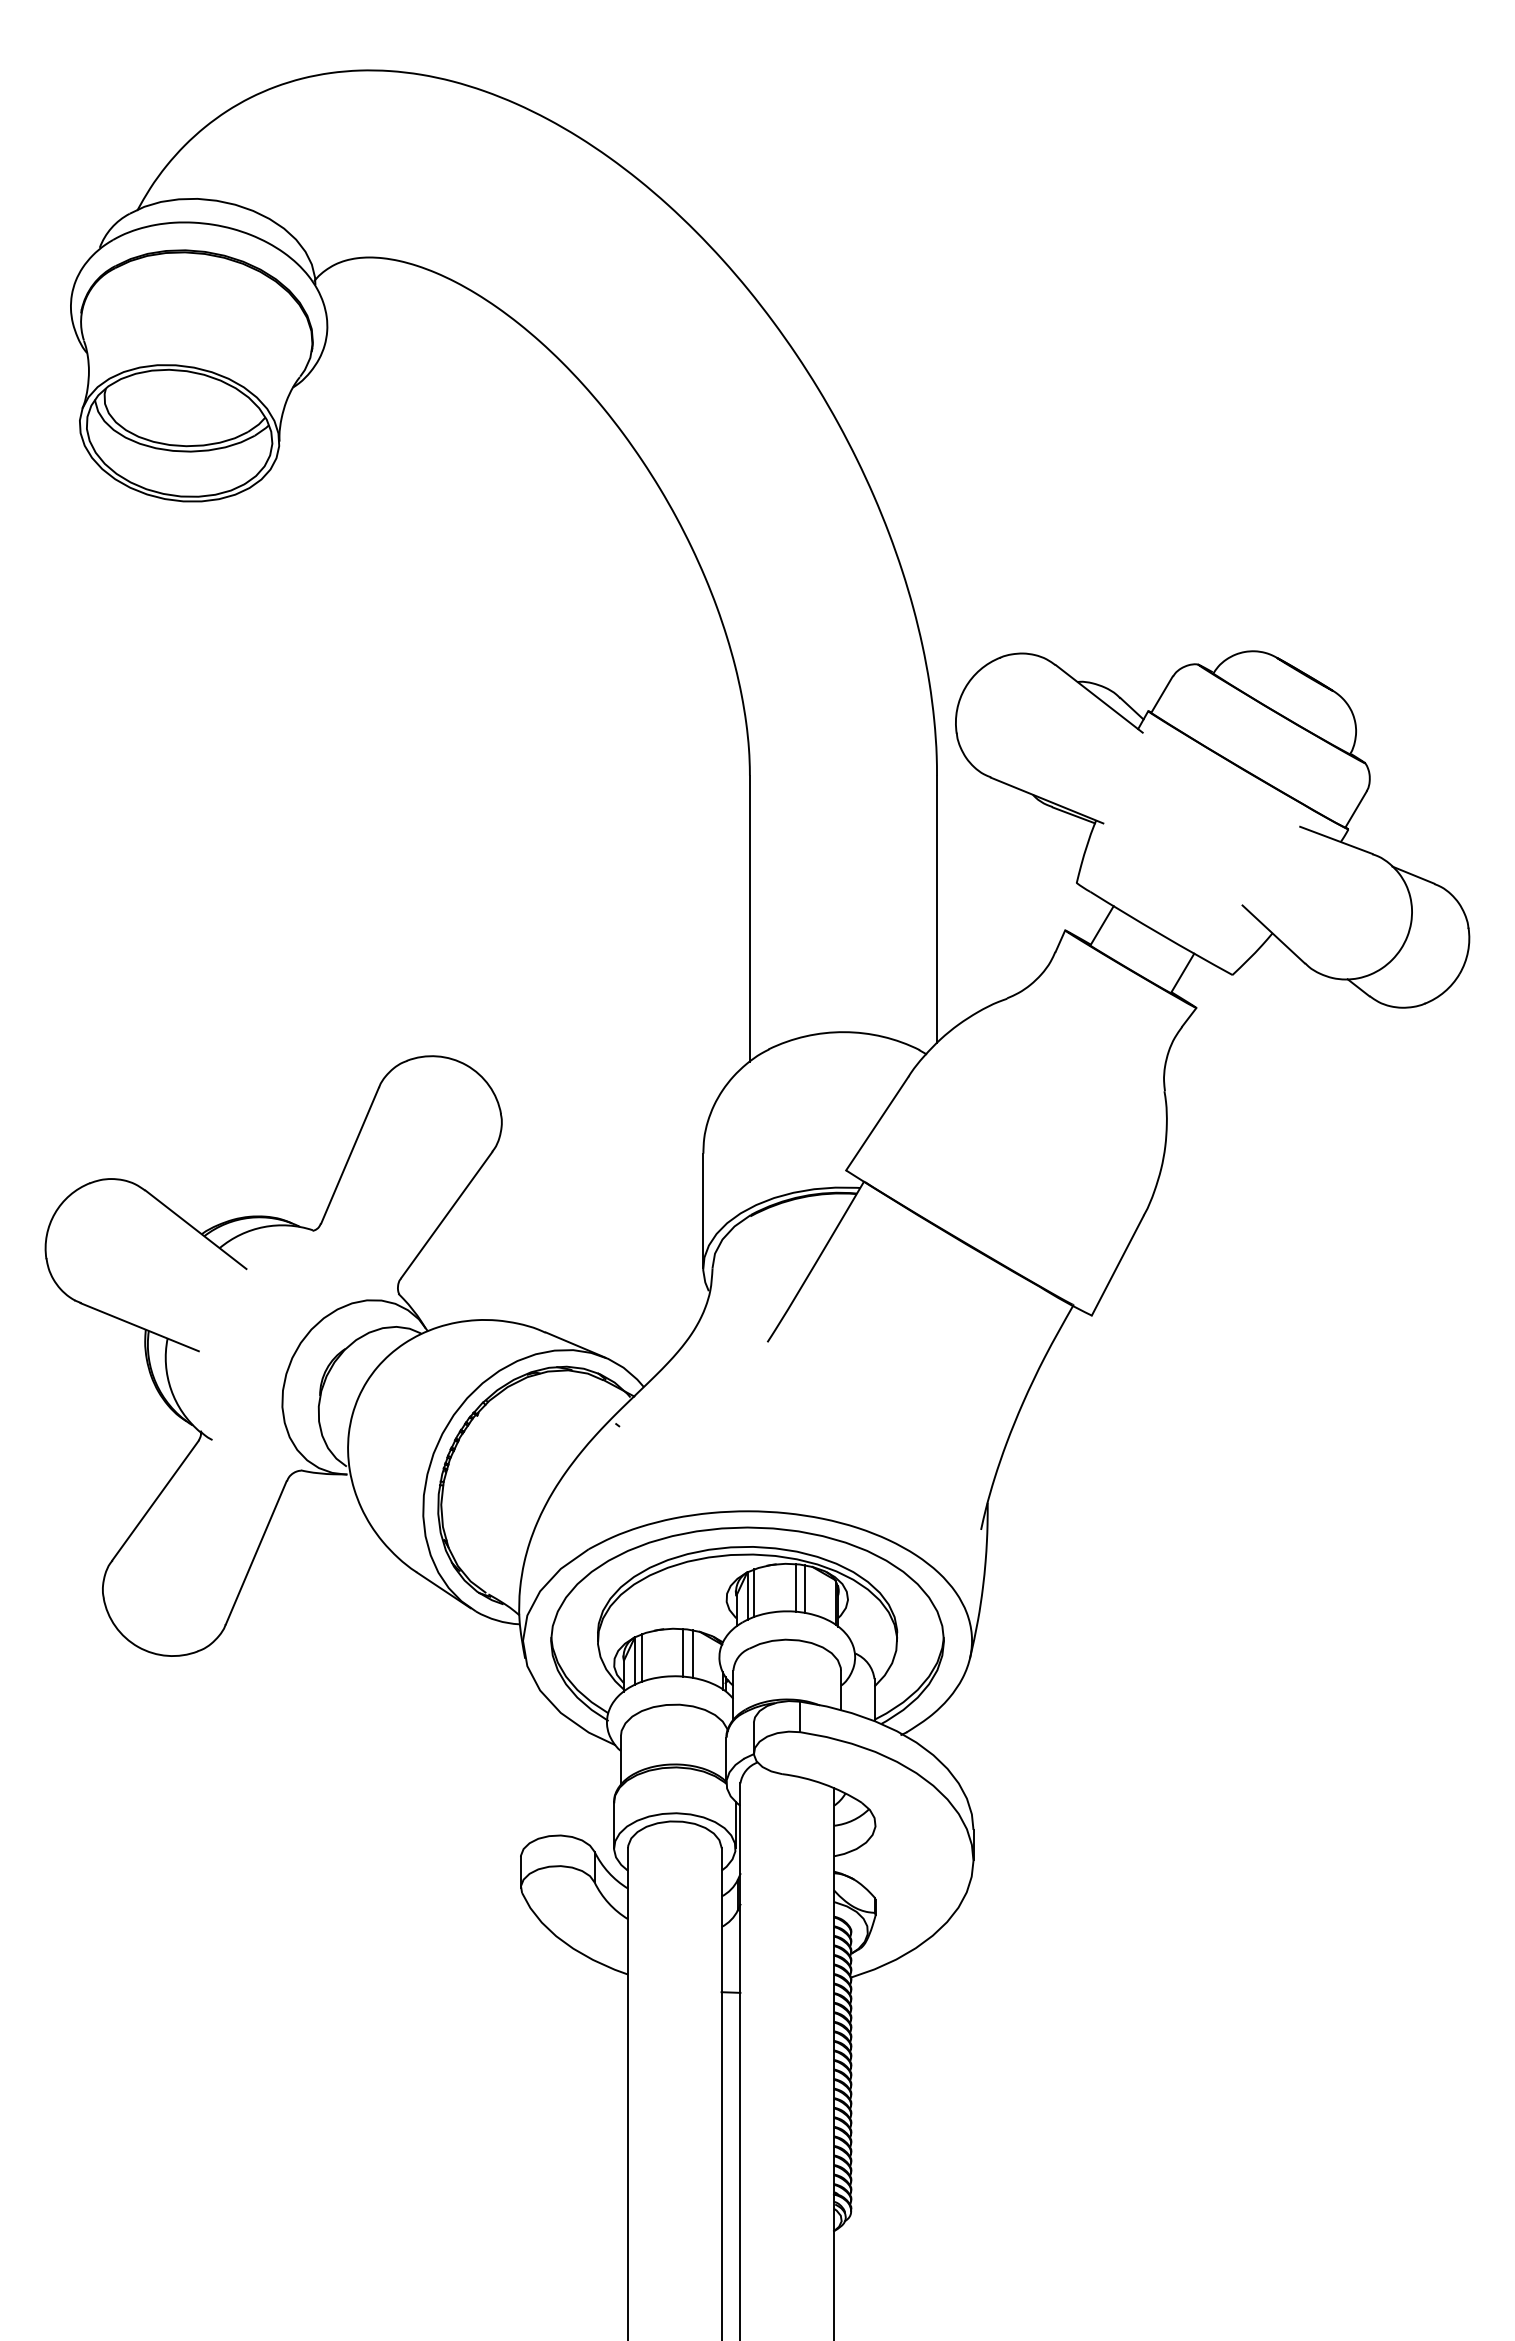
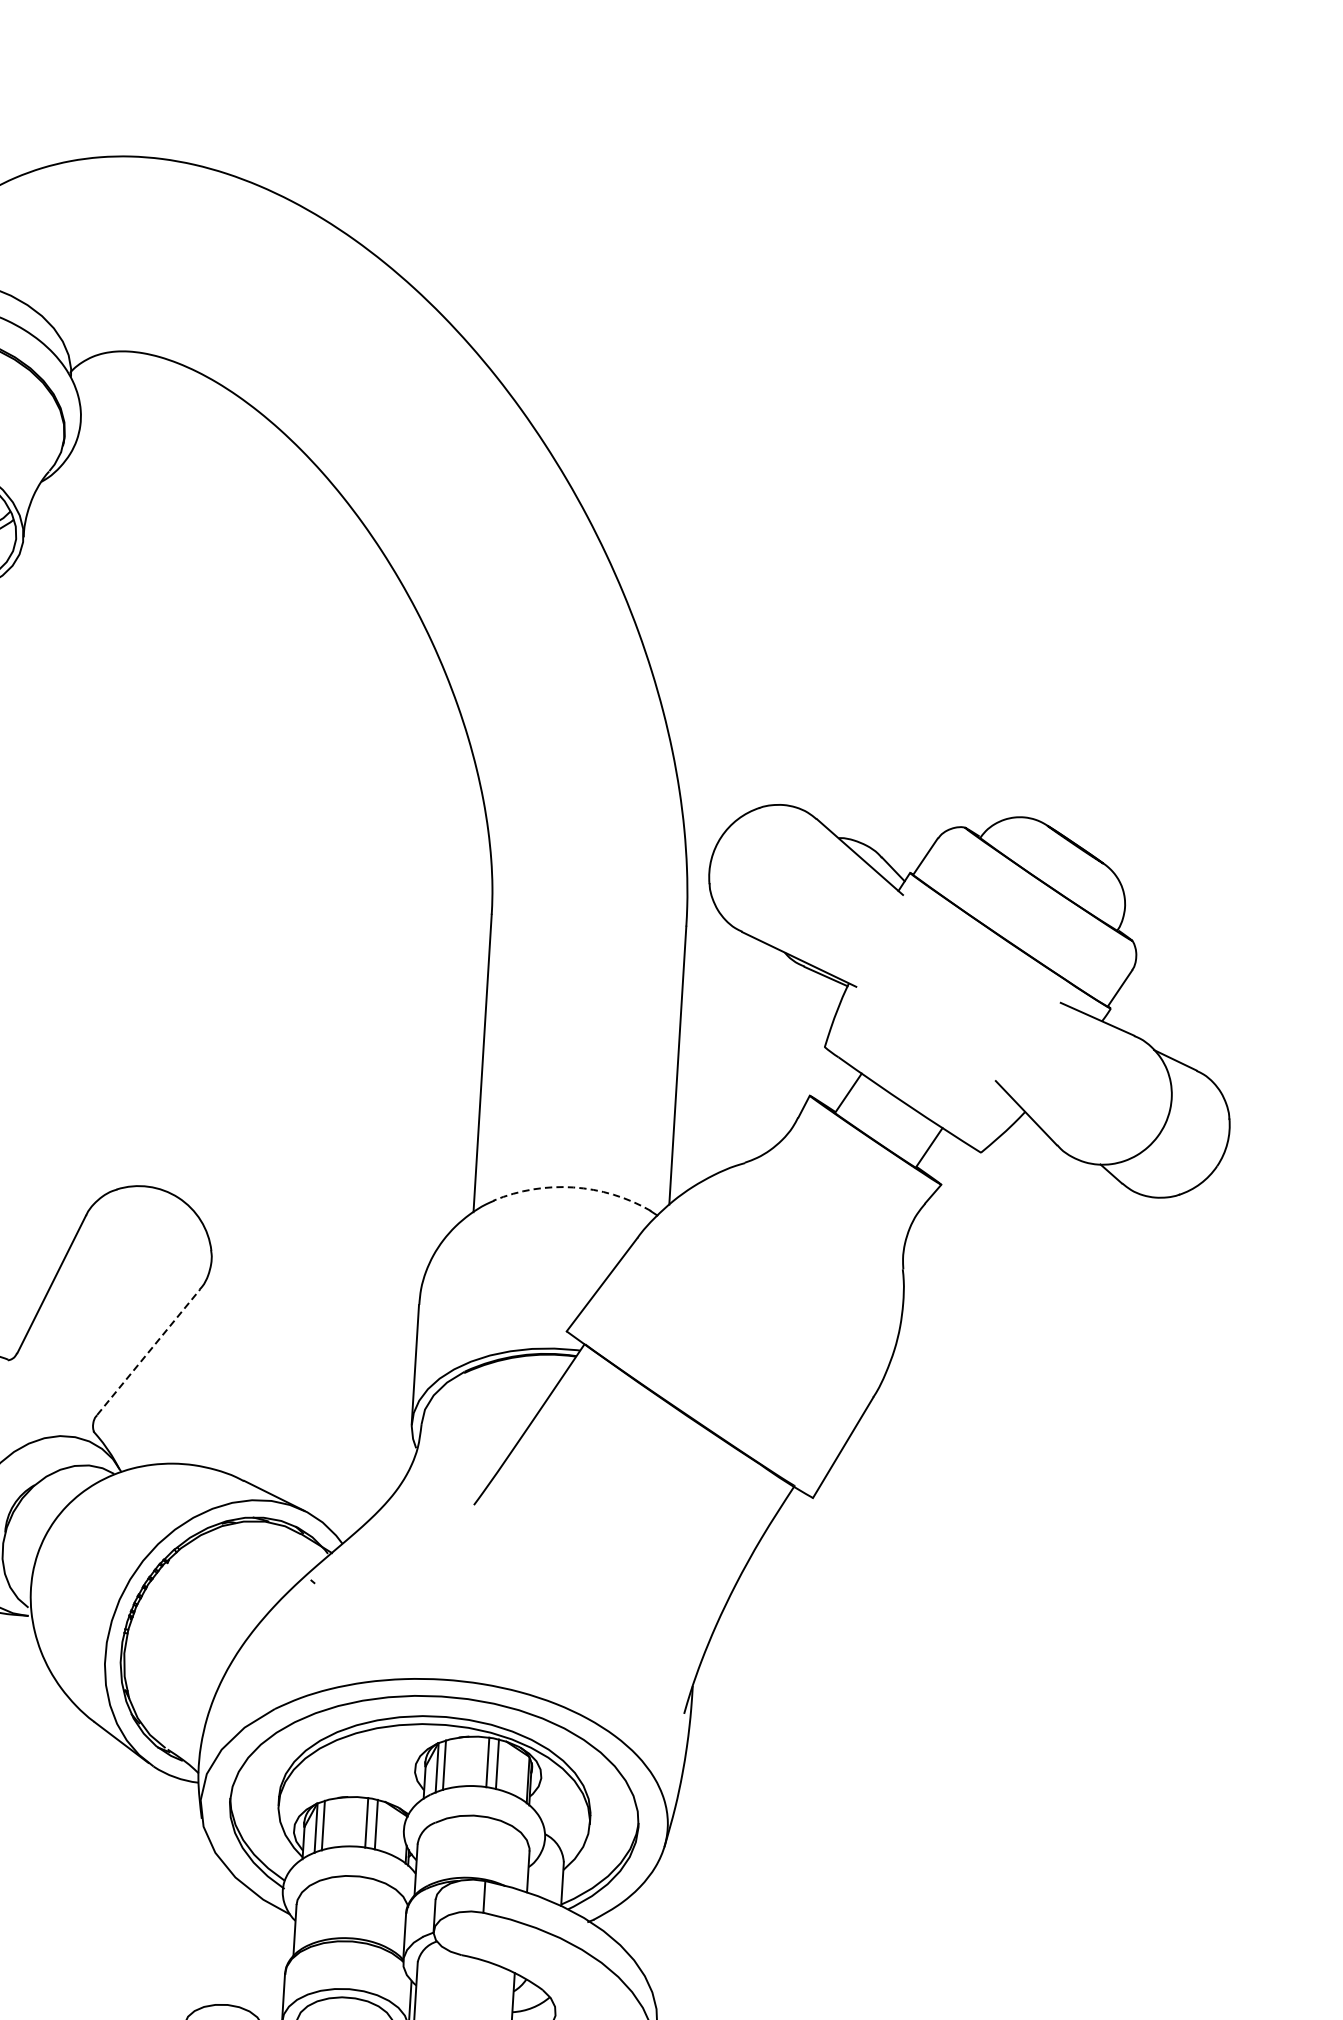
arc: (844, 1032) -> (573, 1187), solid -> dashed
line: (446, 1214) -> (148, 1351), solid -> dashed

